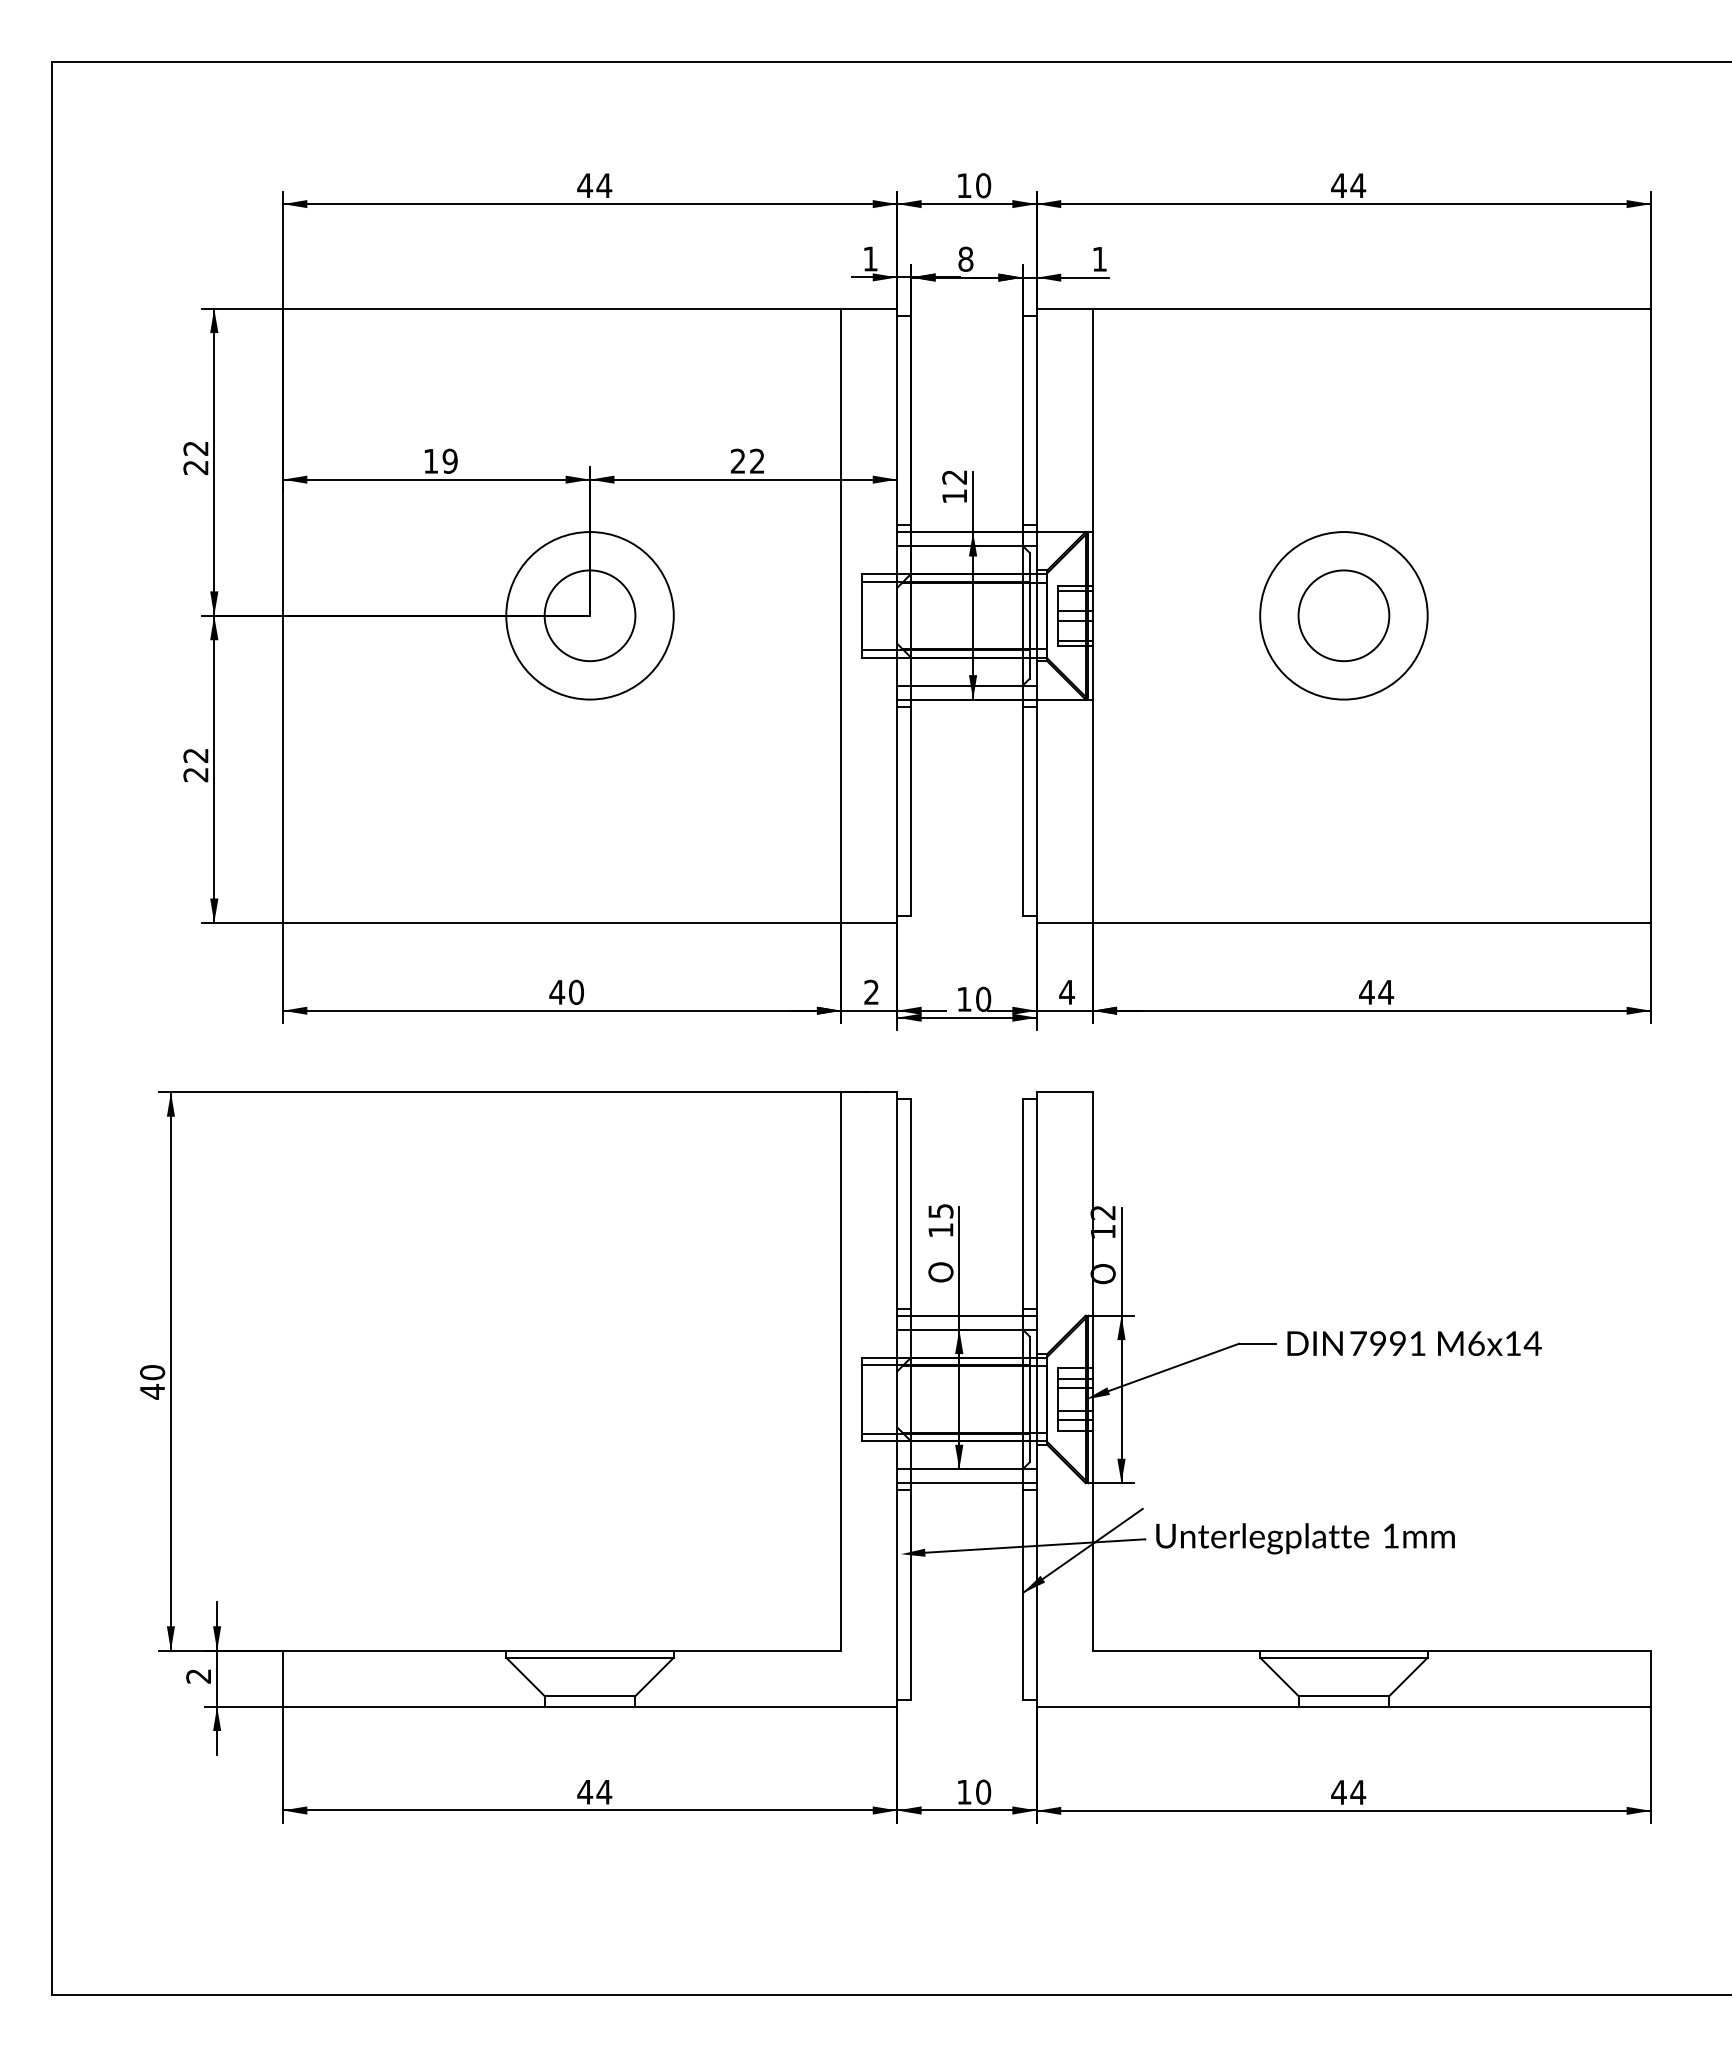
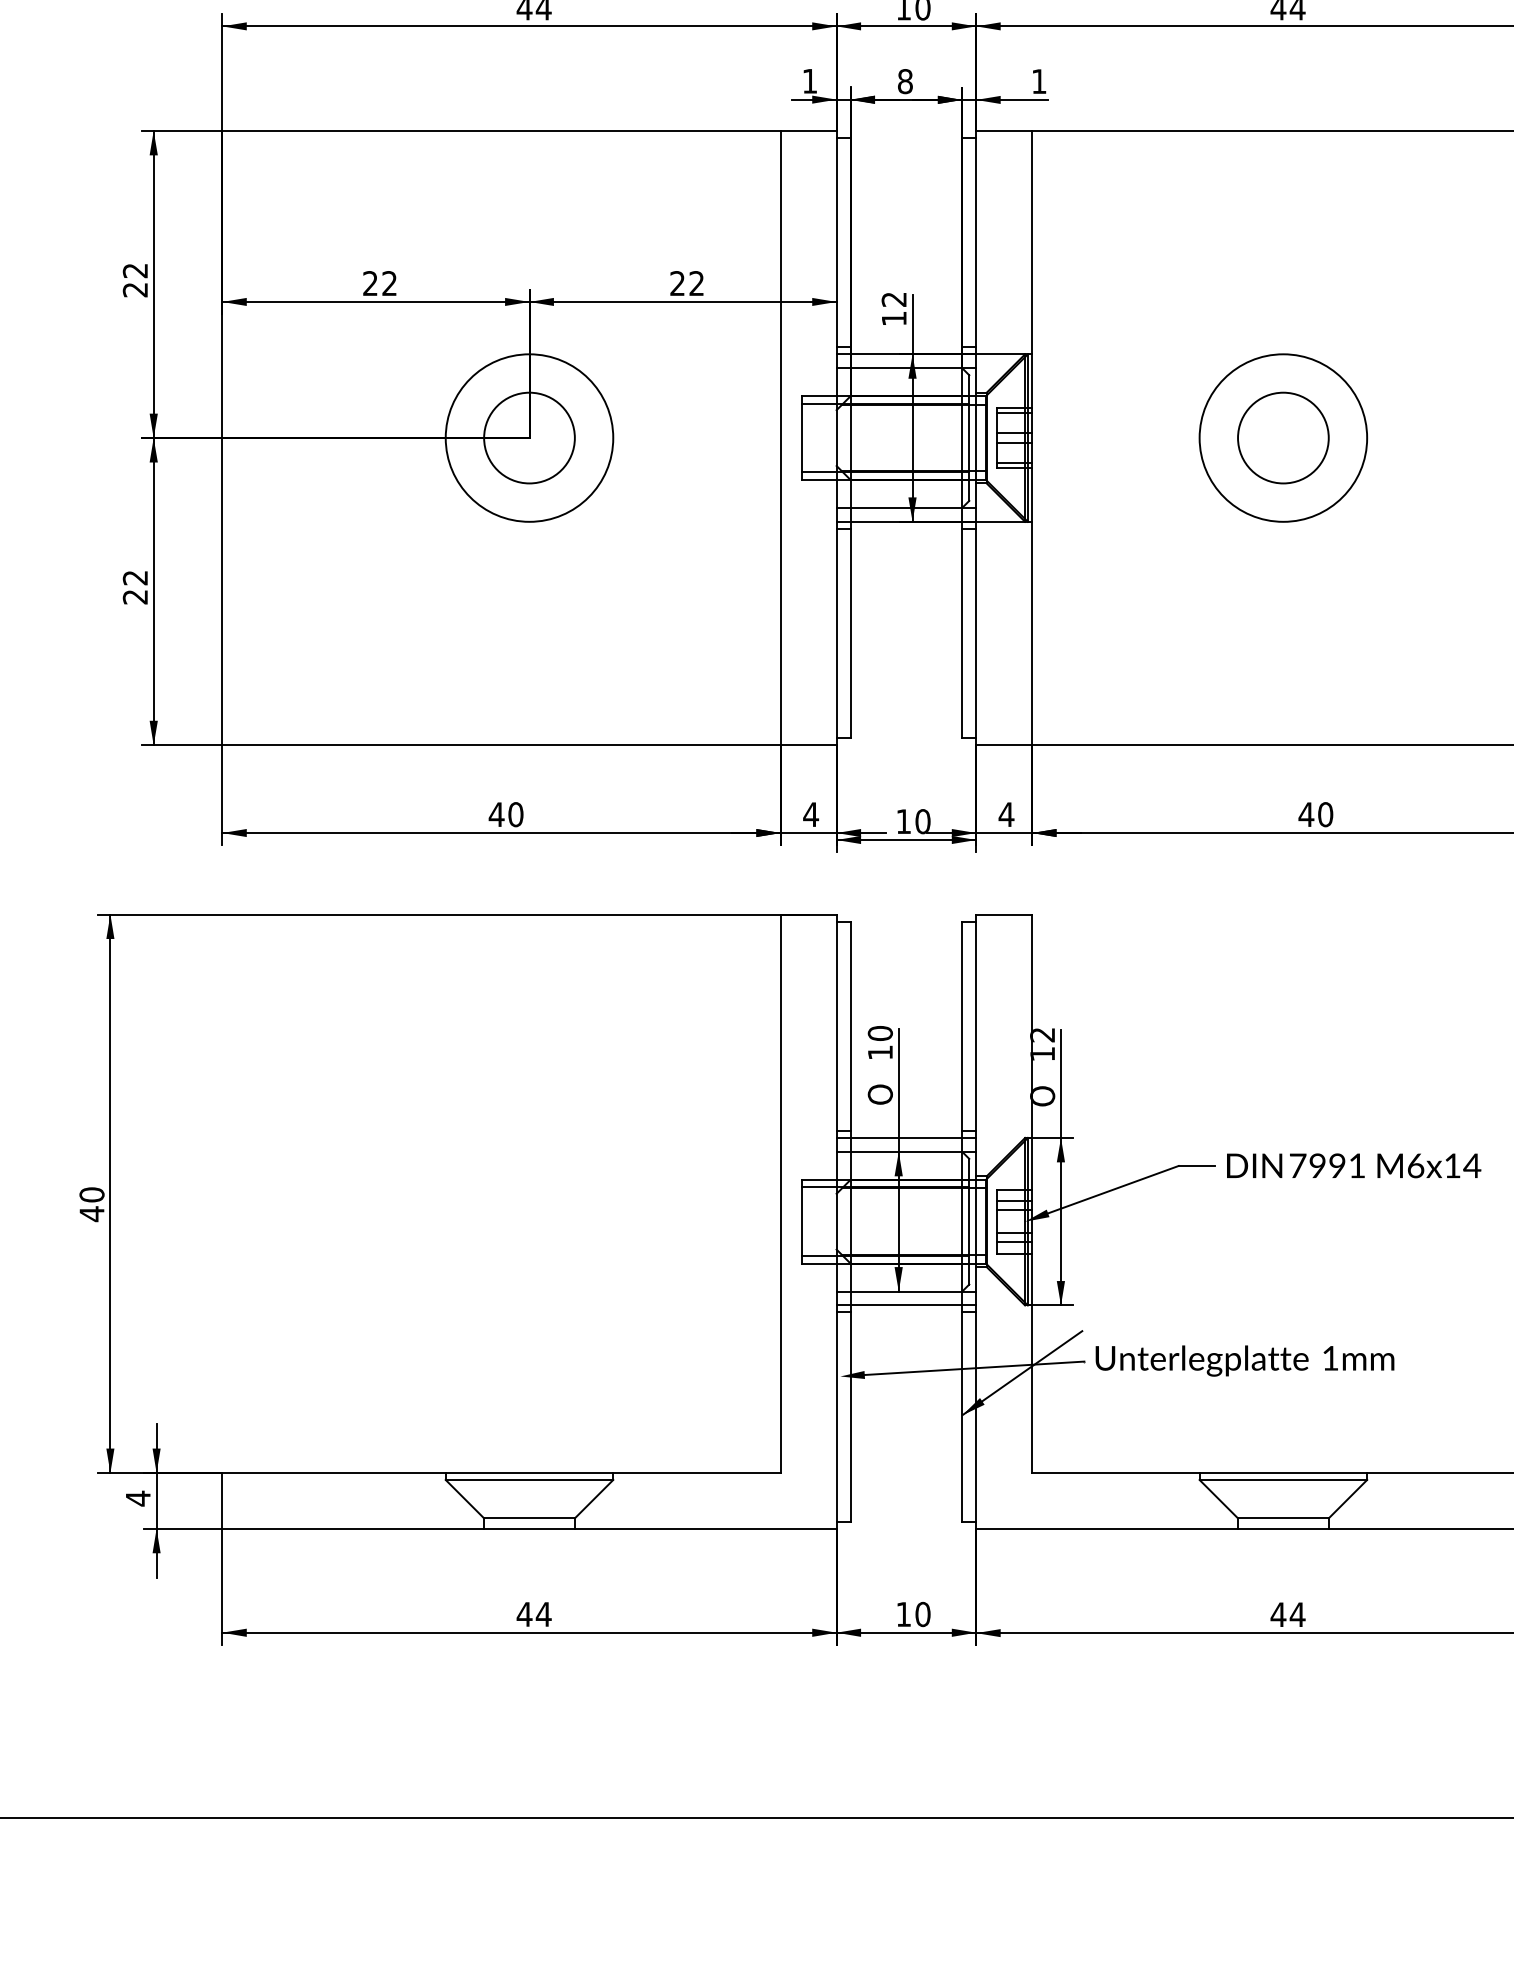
text: (440, 460) -> (379, 282), 19 -> 22
text: (871, 991) -> (810, 813), 2 -> 4
text: (1386, 991) -> (1325, 813), 44 -> 40
text: (940, 1210) -> (879, 1032), 15 -> 10
text: (198, 1676) -> (137, 1498), 2 -> 4

